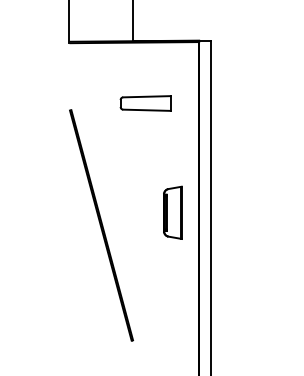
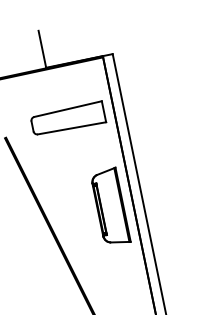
part: (145, 103) -> (68, 119), size x1.67
part: (172, 212) -> (110, 207), size x1.67

